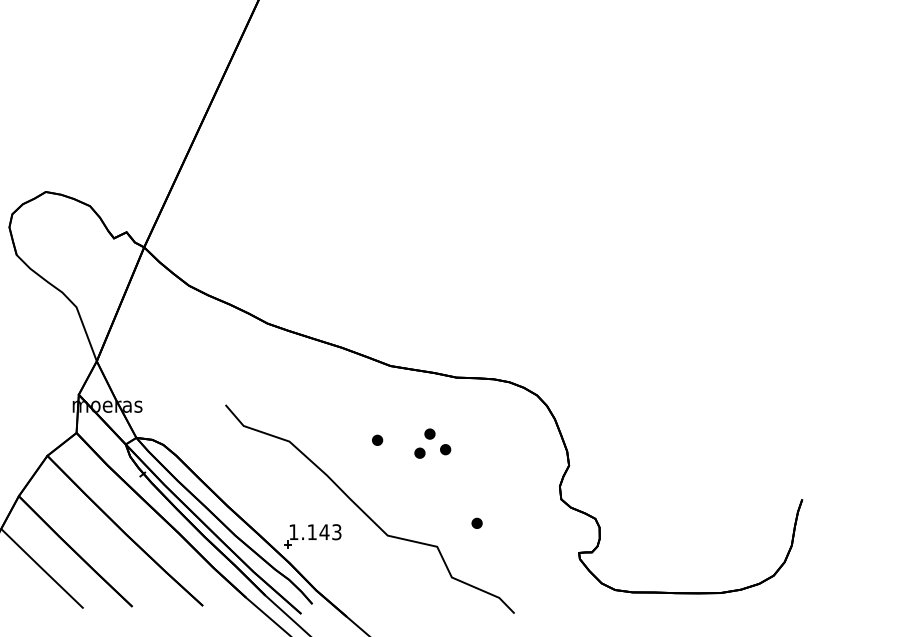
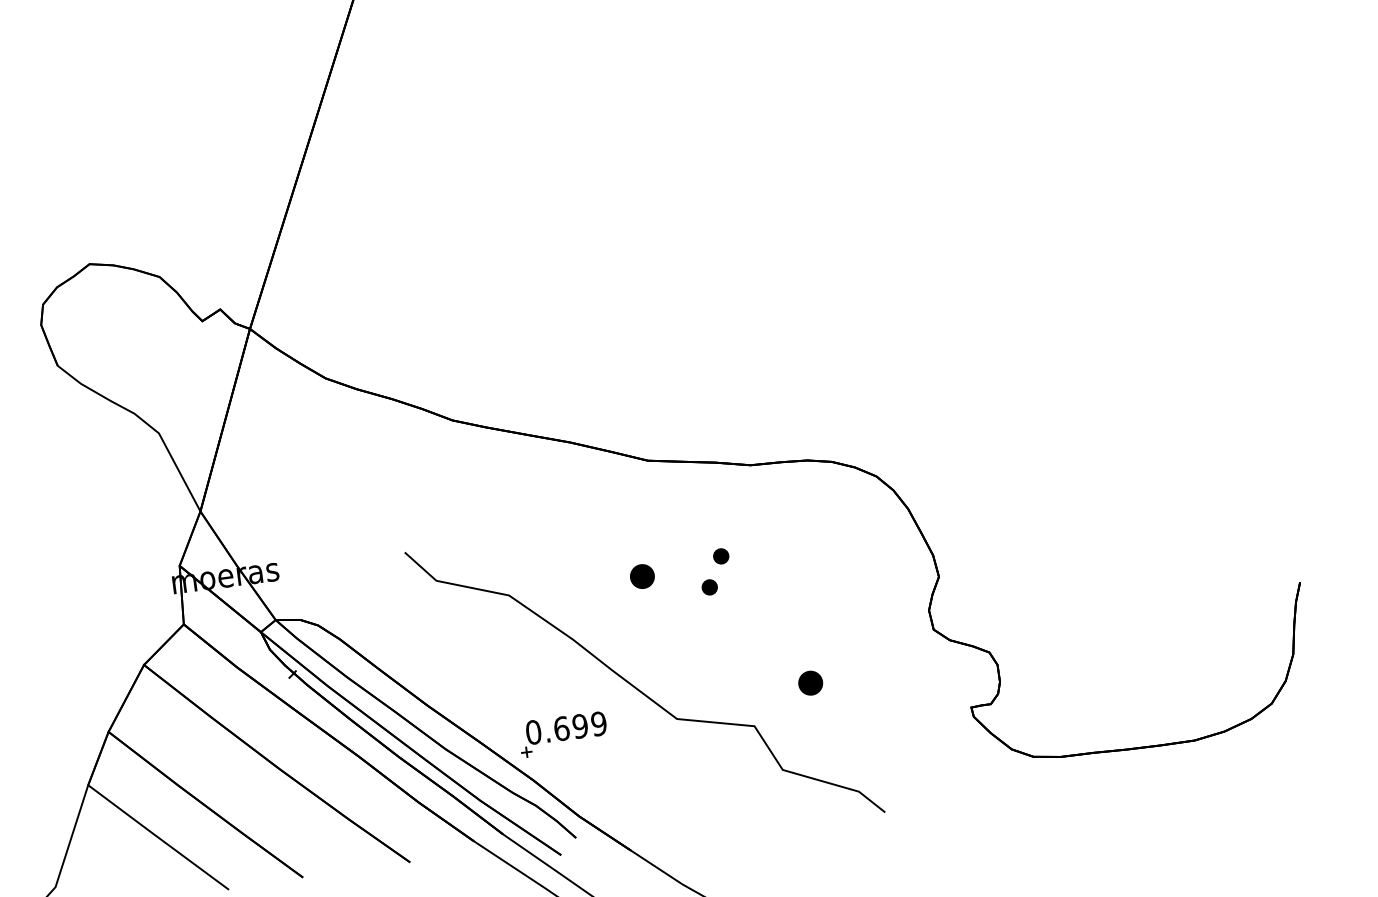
part: (377, 439) -> (642, 574), size x1.6
part: (445, 449) -> (747, 576), removed
part: (476, 522) -> (809, 681), size x1.6
text: (315, 532) -> (566, 728), 1.143 -> 0.699

